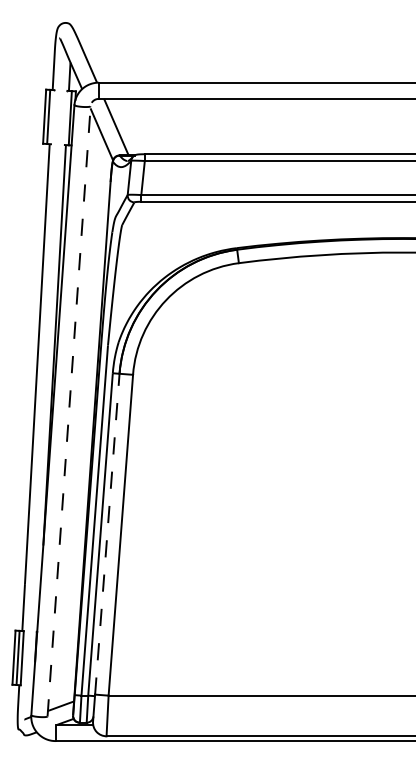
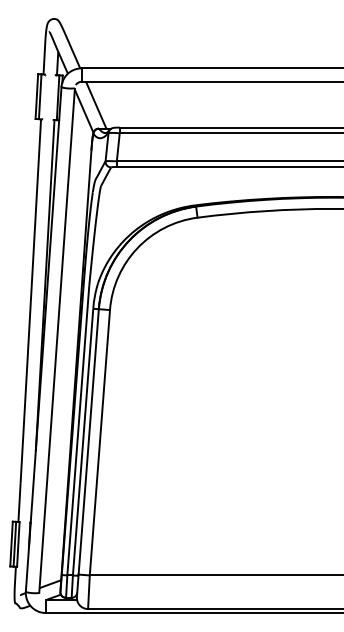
line: (69, 411) -> (57, 340), dashed -> solid
line: (107, 533) -> (88, 441), dashed -> solid

